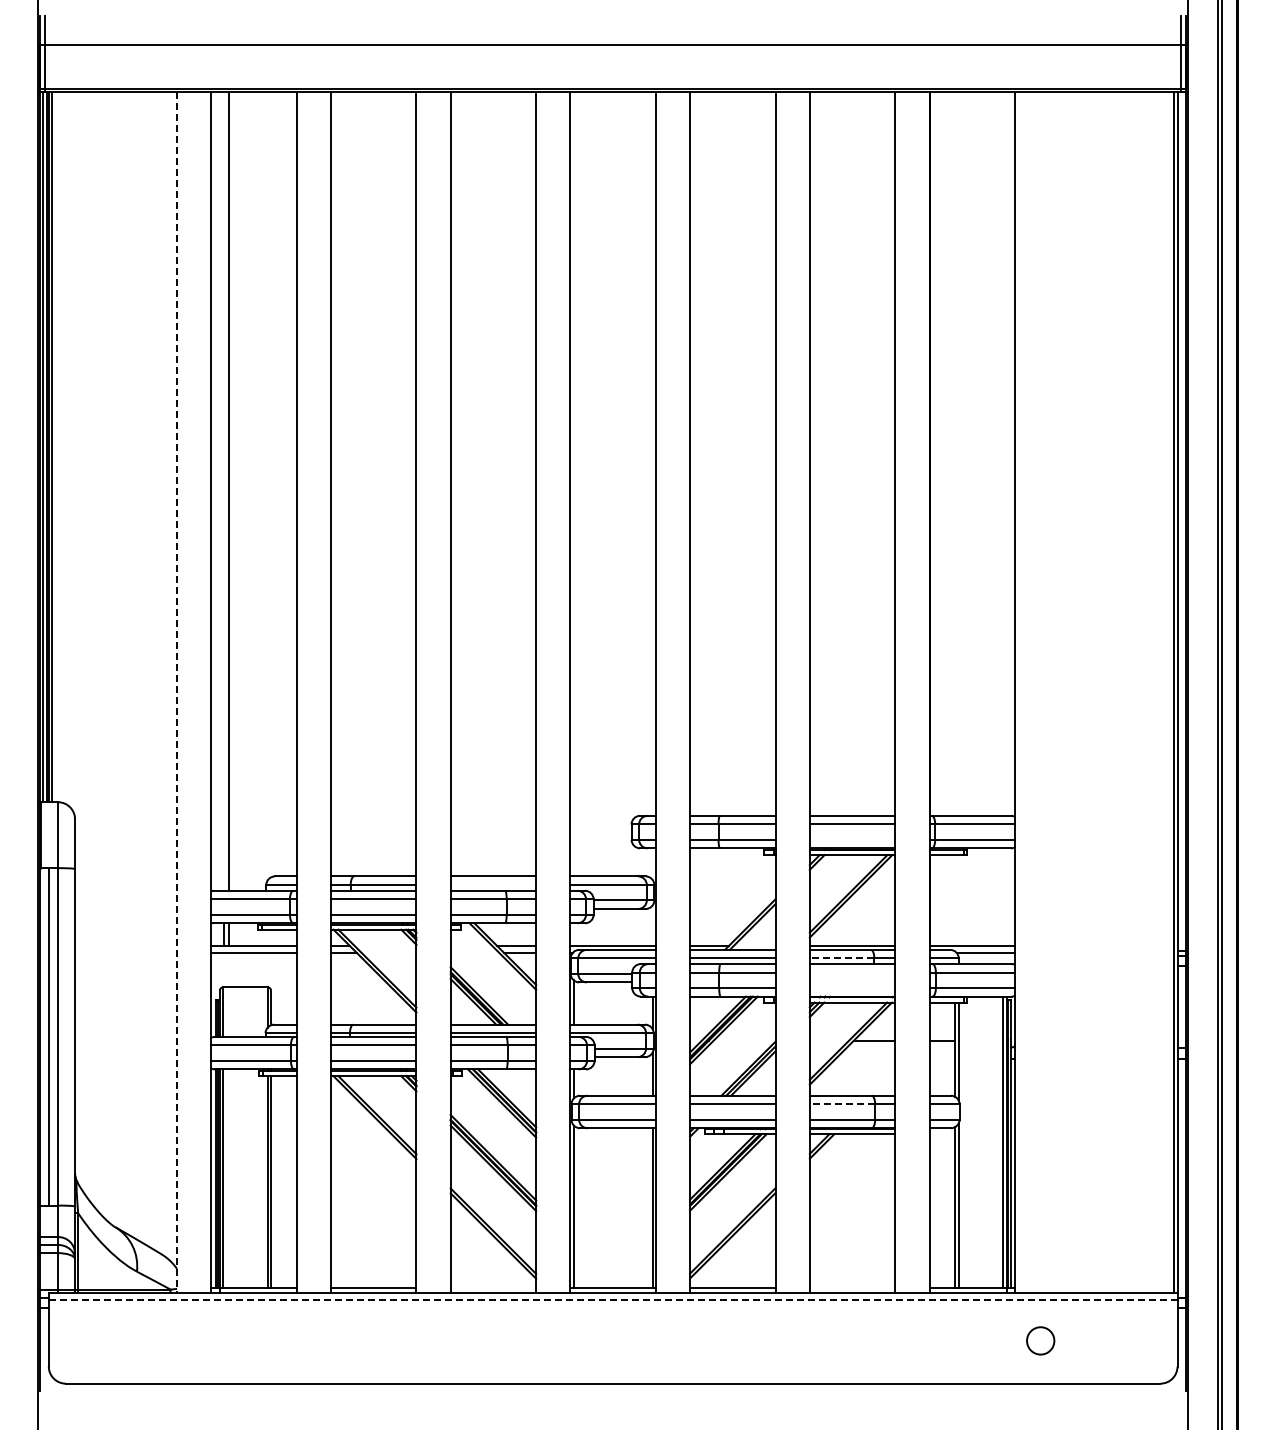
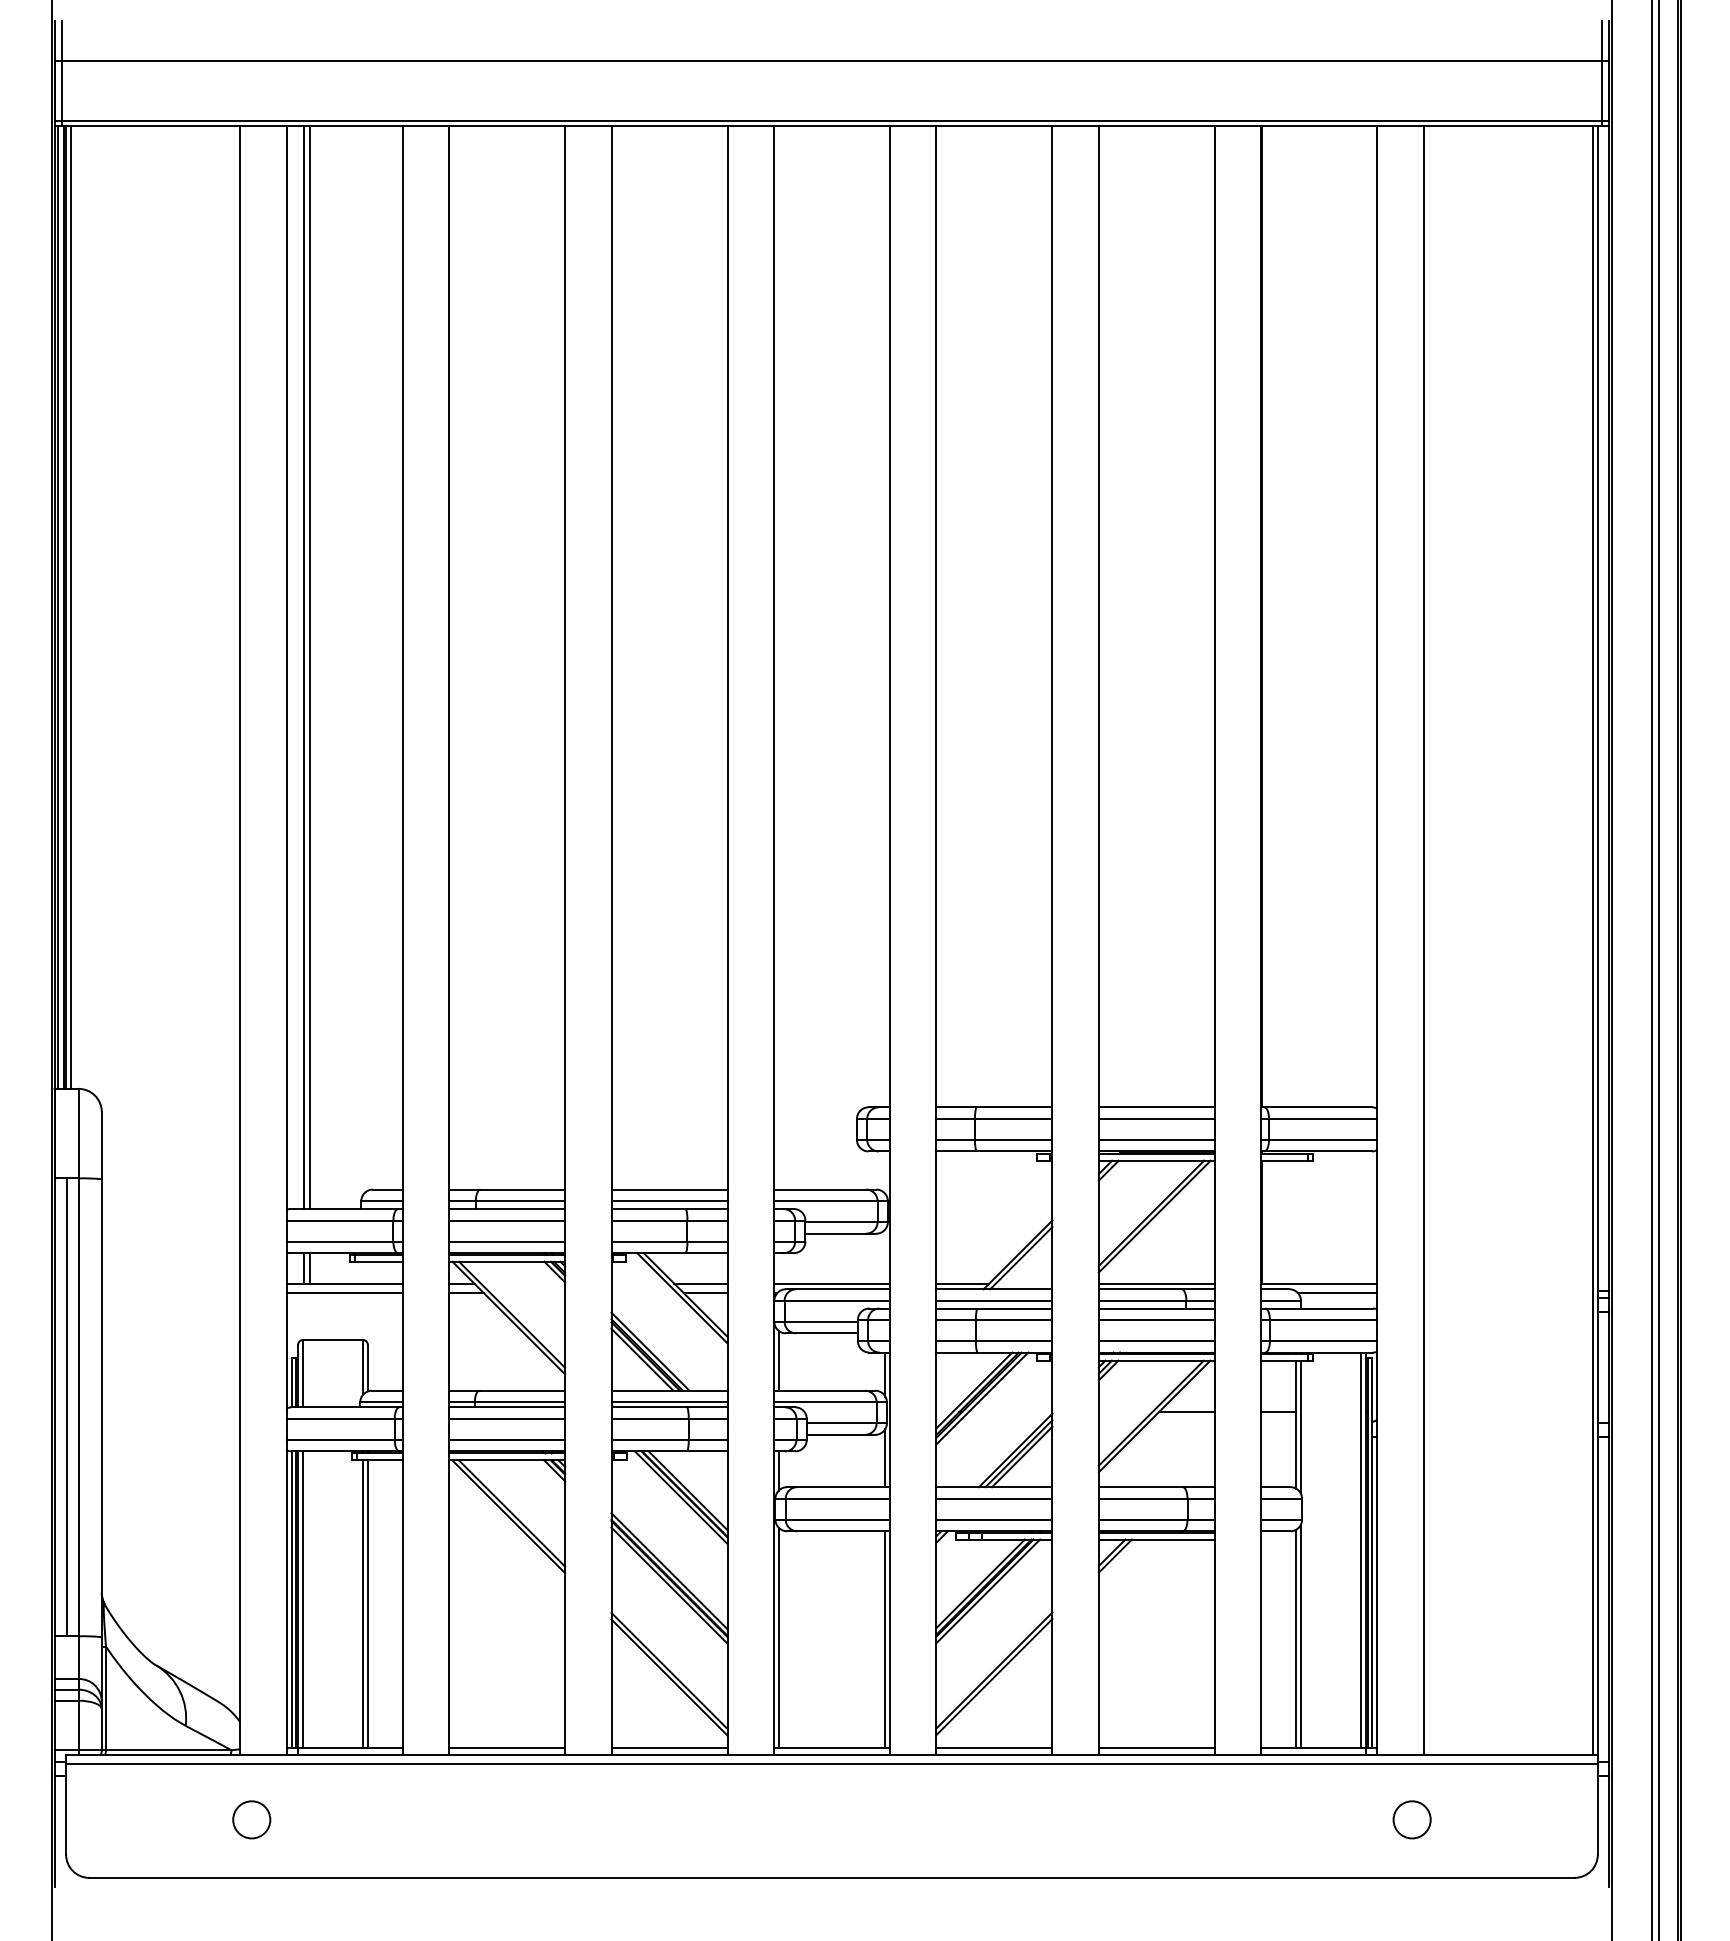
line: (223, 491) -> (303, 667), added
line: (1049, 692) -> (1424, 939), added
line: (177, 693) -> (240, 941), dashed -> solid
line: (852, 839) -> (1156, 1139), added
line: (493, 885) -> (669, 1201), added
line: (841, 958) -> (1141, 1300), dashed -> solid
line: (852, 972) -> (1156, 1319), added
line: (852, 988) -> (1156, 1341), added
line: (842, 1104) -> (1143, 1499), dashed -> solid
line: (493, 1287) -> (669, 1747), added
line: (852, 1287) -> (1156, 1747), added
line: (613, 1299) -> (832, 1763), dashed -> solid
circle: (185, 1340) -> (251, 1819), added

